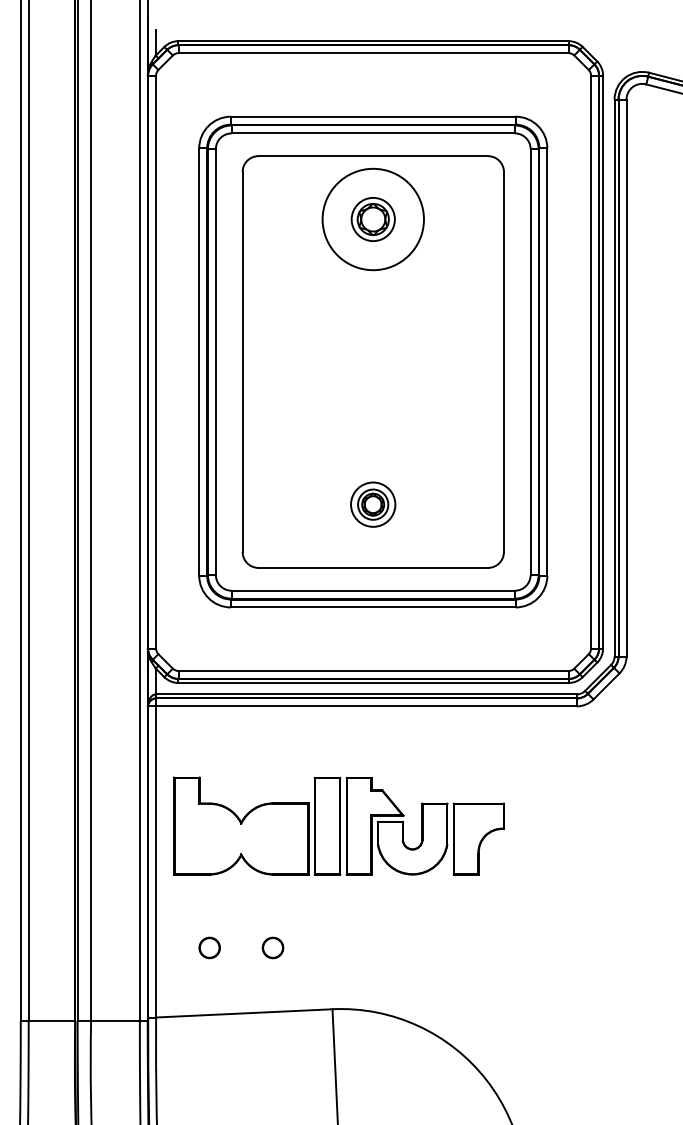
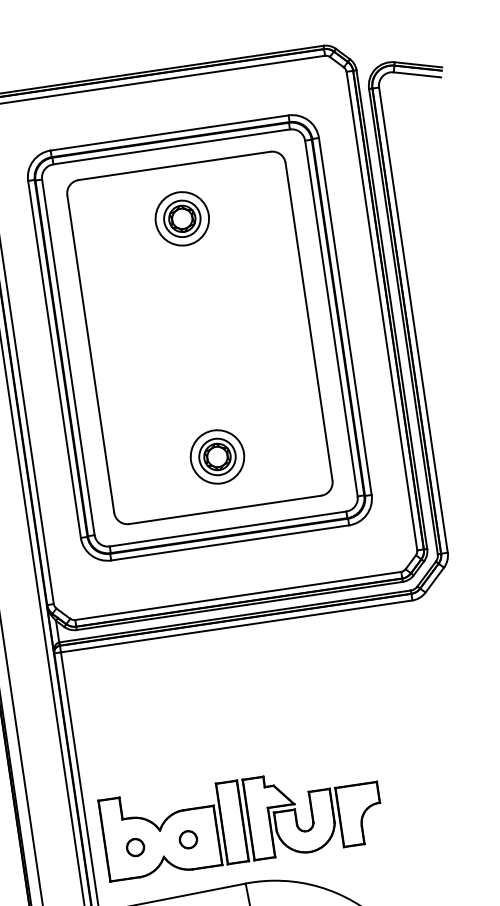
circle: (372, 219) -> (181, 218), size x0.62
part: (372, 504) -> (216, 457), size x1.43
part: (338, 825) -> (241, 820), moved

